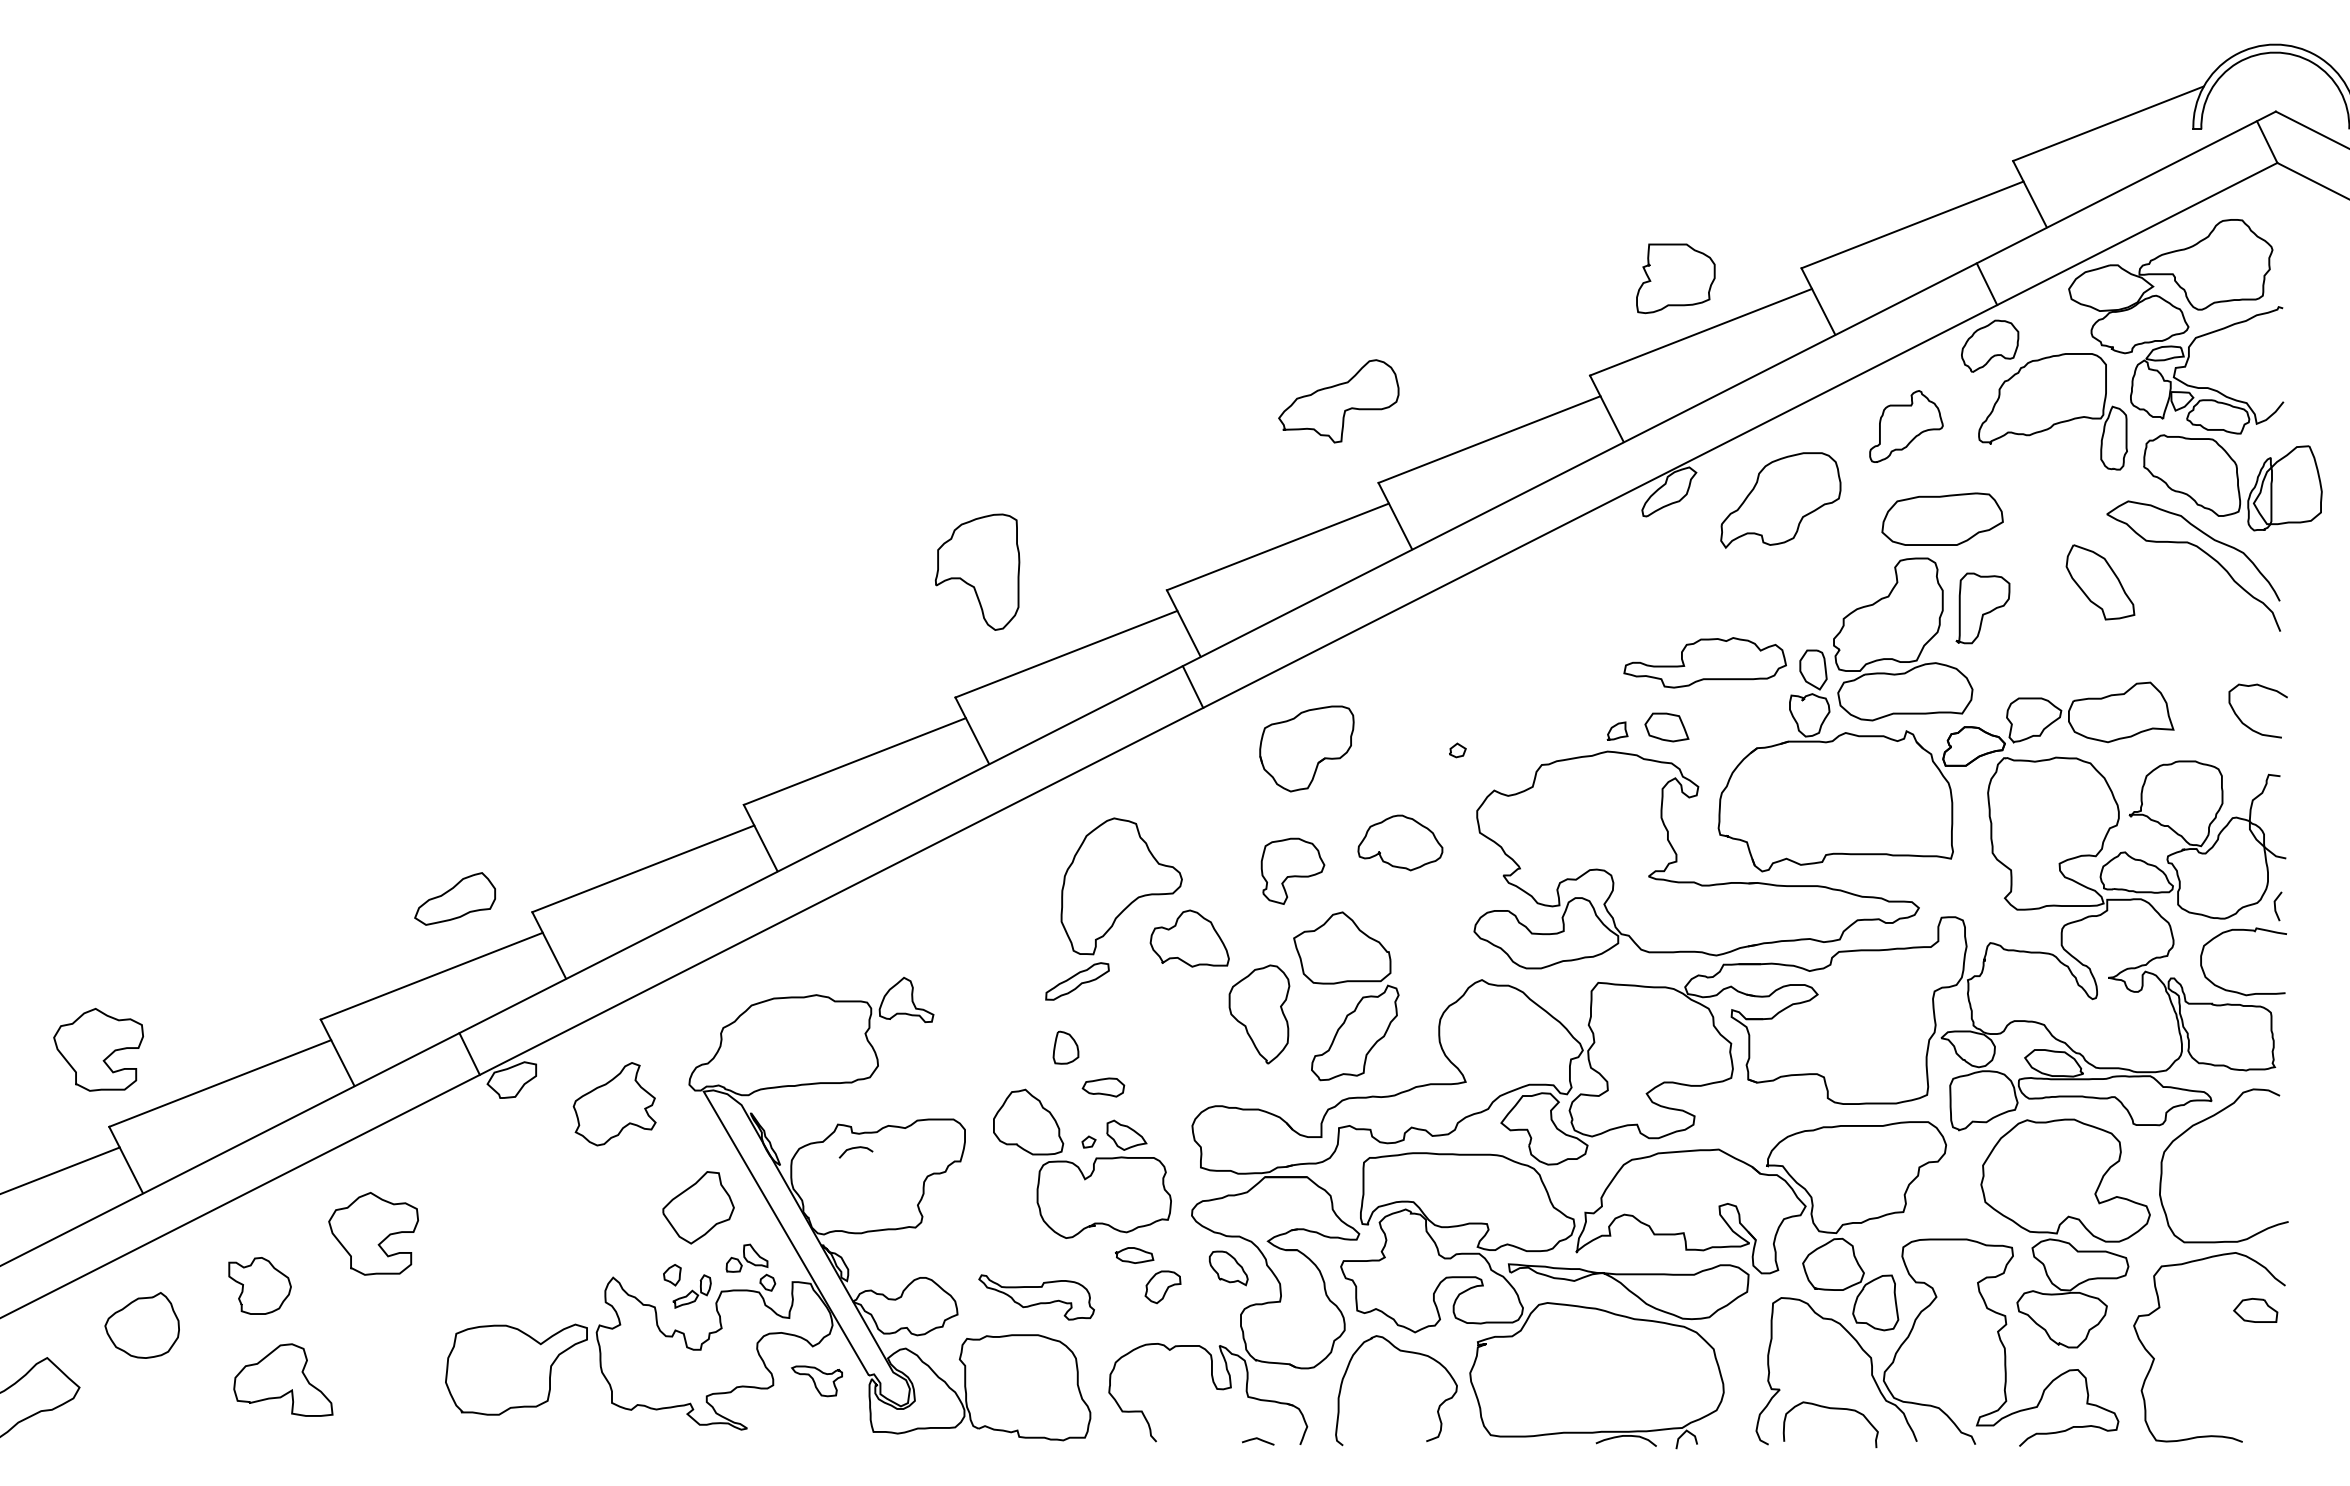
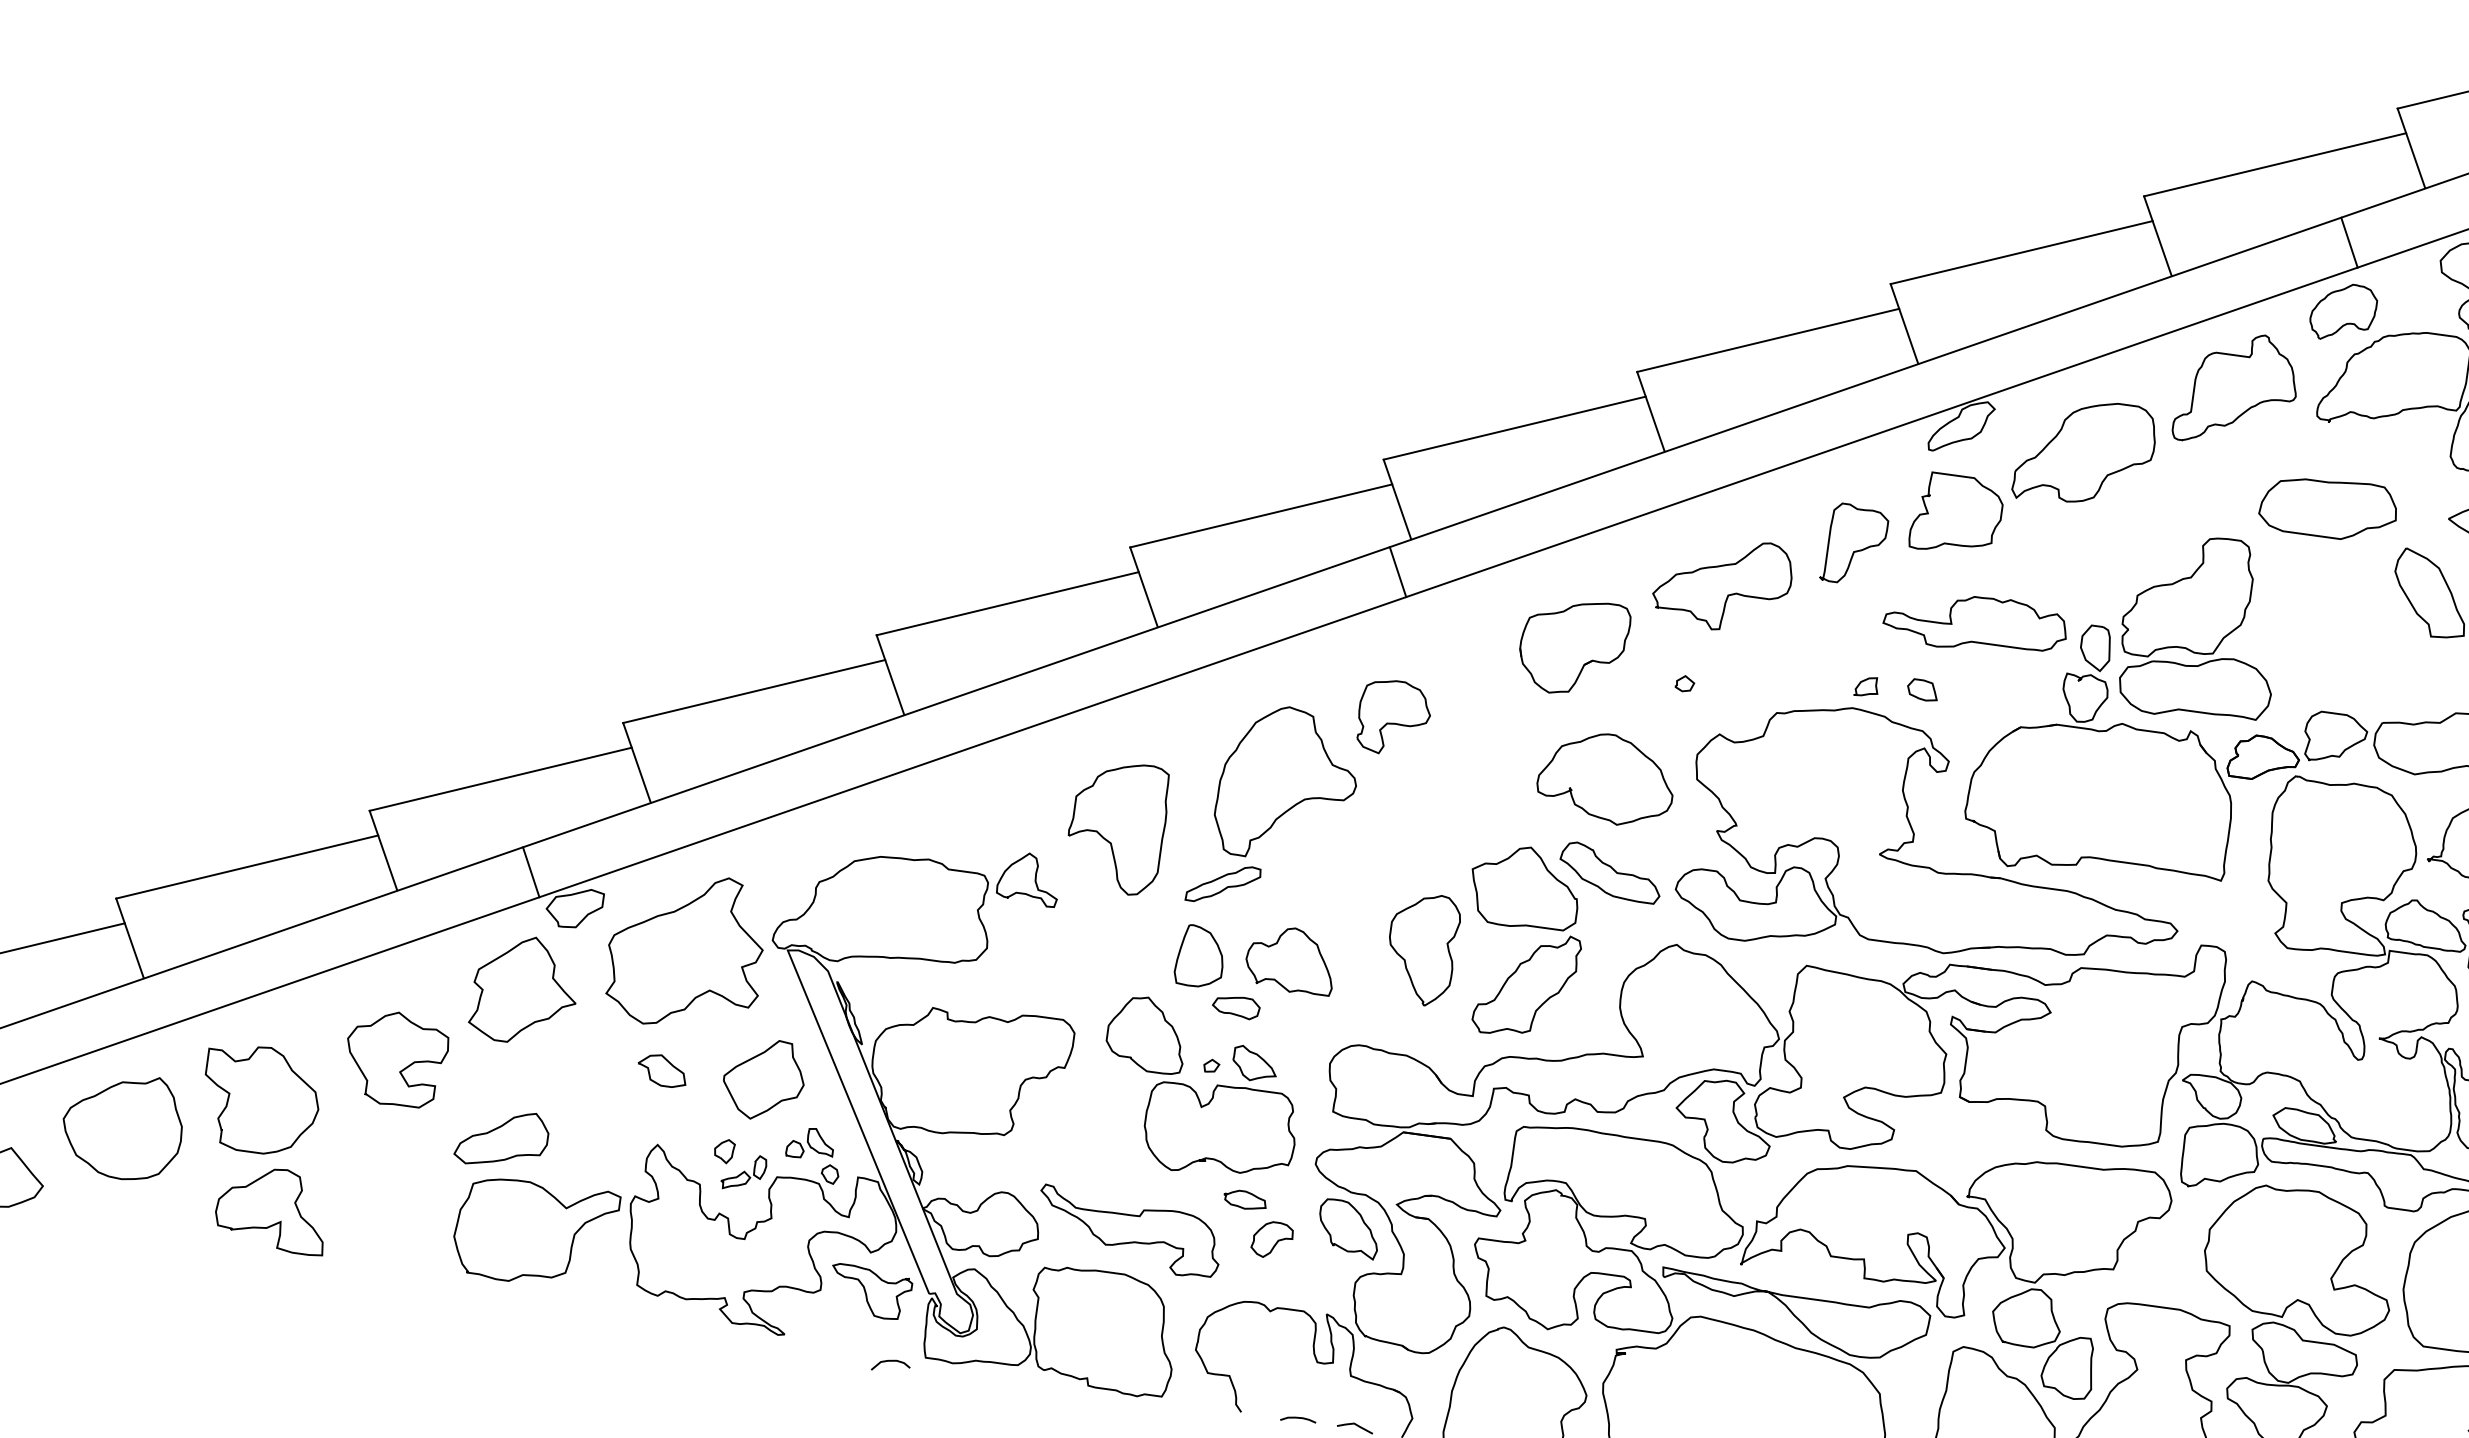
part: (1675, 278) -> (1956, 514), moved
part: (1338, 401) -> (1722, 583), moved
part: (1906, 426) -> (2237, 389), size x1.43
part: (1942, 518) -> (2328, 507), moved
part: (977, 571) -> (1117, 826), moved
part: (1982, 608) -> (1854, 544), moved
part: (1666, 727) -> (1922, 690), size x0.62
part: (1306, 748) -> (1573, 646), moved
part: (1400, 842) -> (1606, 778), size x1.43
part: (1292, 870) -> (1393, 717), moved
part: (454, 898) -> (501, 1138), moved
part: (1414, 924) -> (1609, 872), added
part: (1189, 938) -> (1290, 959), moved
part: (1065, 1047) -> (1199, 956), size x1.67
part: (98, 1049) -> (116, 810), removed
part: (614, 1103) -> (685, 949), size x1.67
curve: (855, 1148) -> (890, 1361), moved
part: (478, 1157) -> (525, 989), added
part: (608, 1211) -> (662, 1070), added
part: (1228, 1268) -> (1348, 1229), size x1.43
part: (259, 1285) -> (260, 1099), size x1.67
part: (1036, 1297) -> (1128, 1232), size x1.43
part: (141, 1325) -> (121, 1126), size x1.43
part: (816, 1381) -> (869, 1292), size x1.43
curve: (1207, 1440) -> (1298, 1418), added

